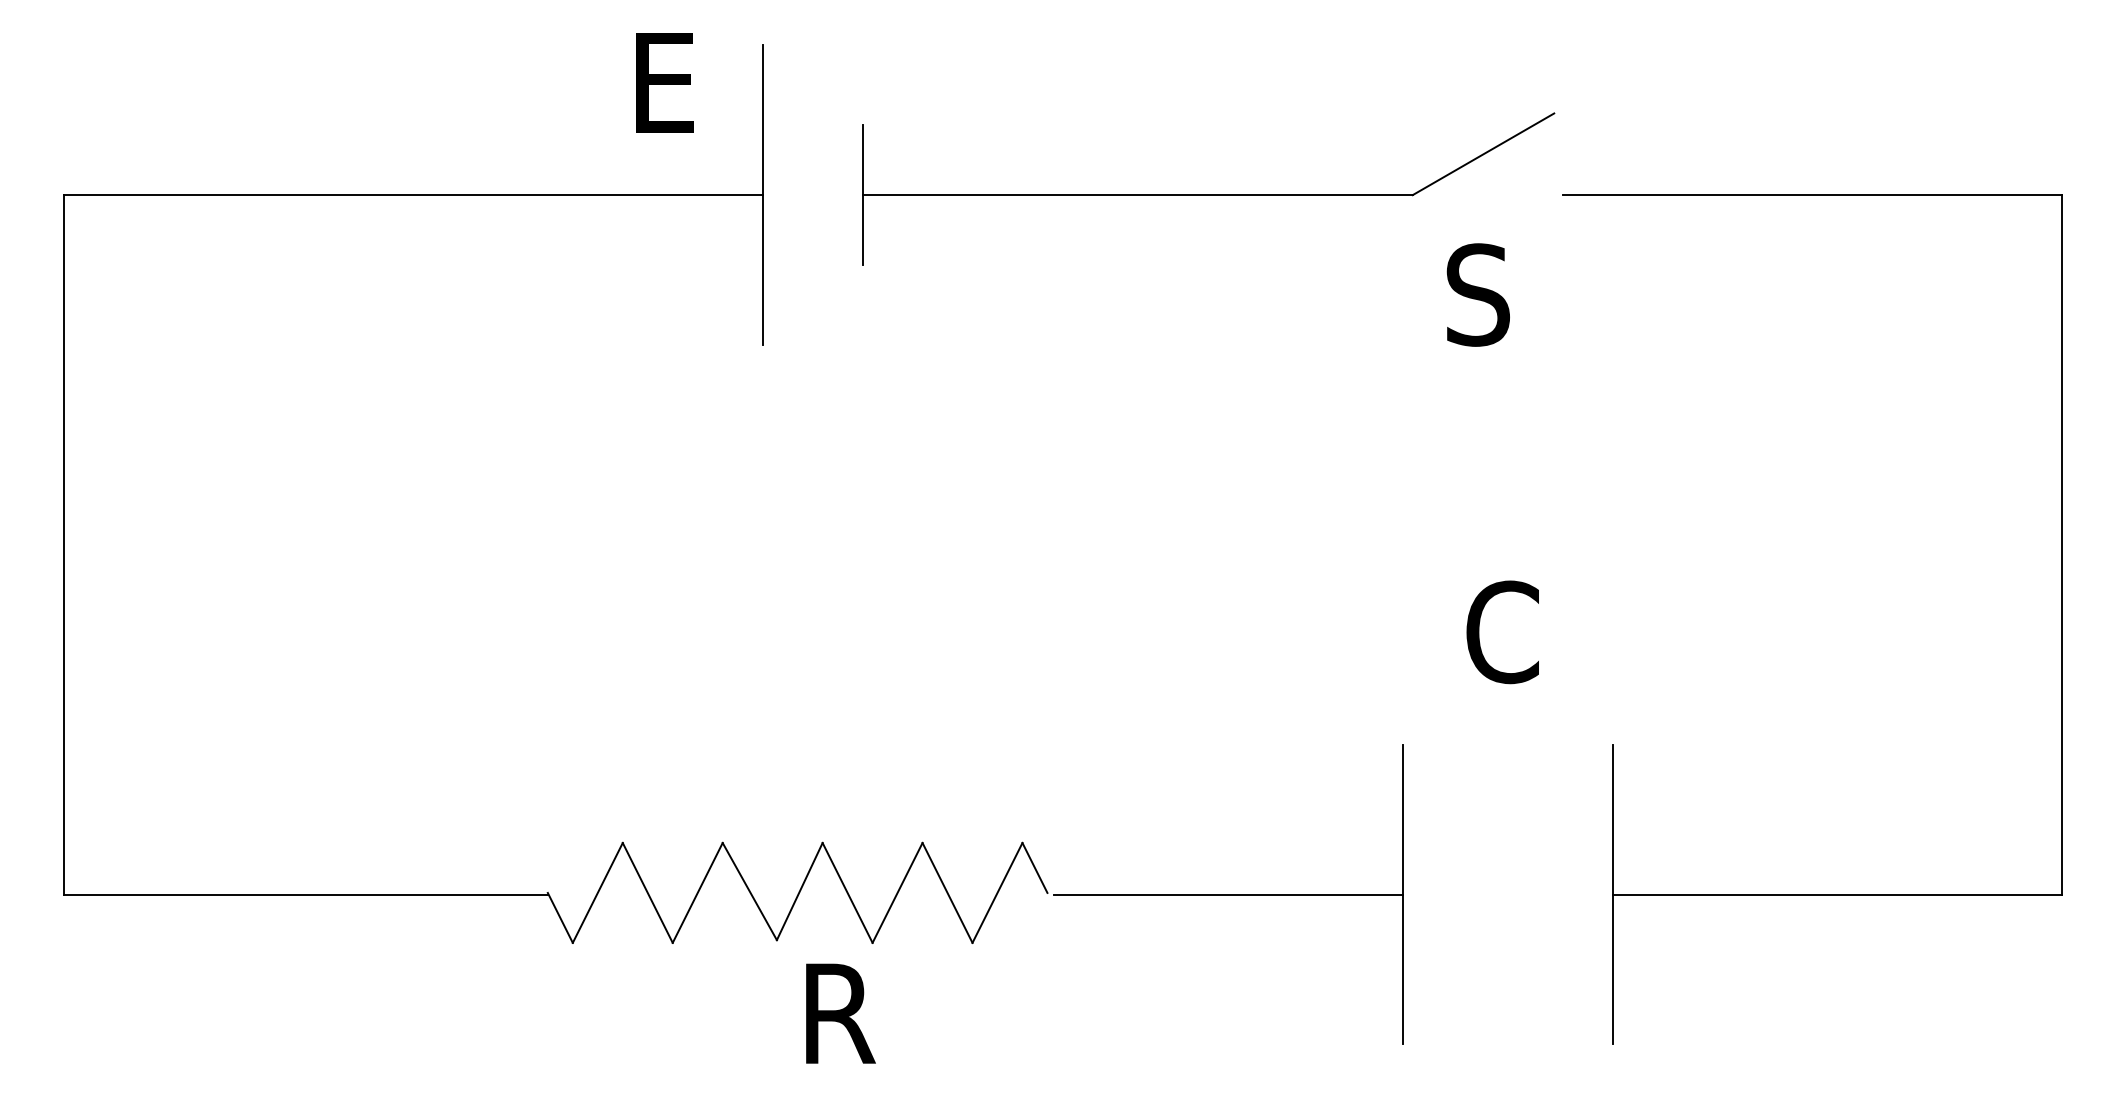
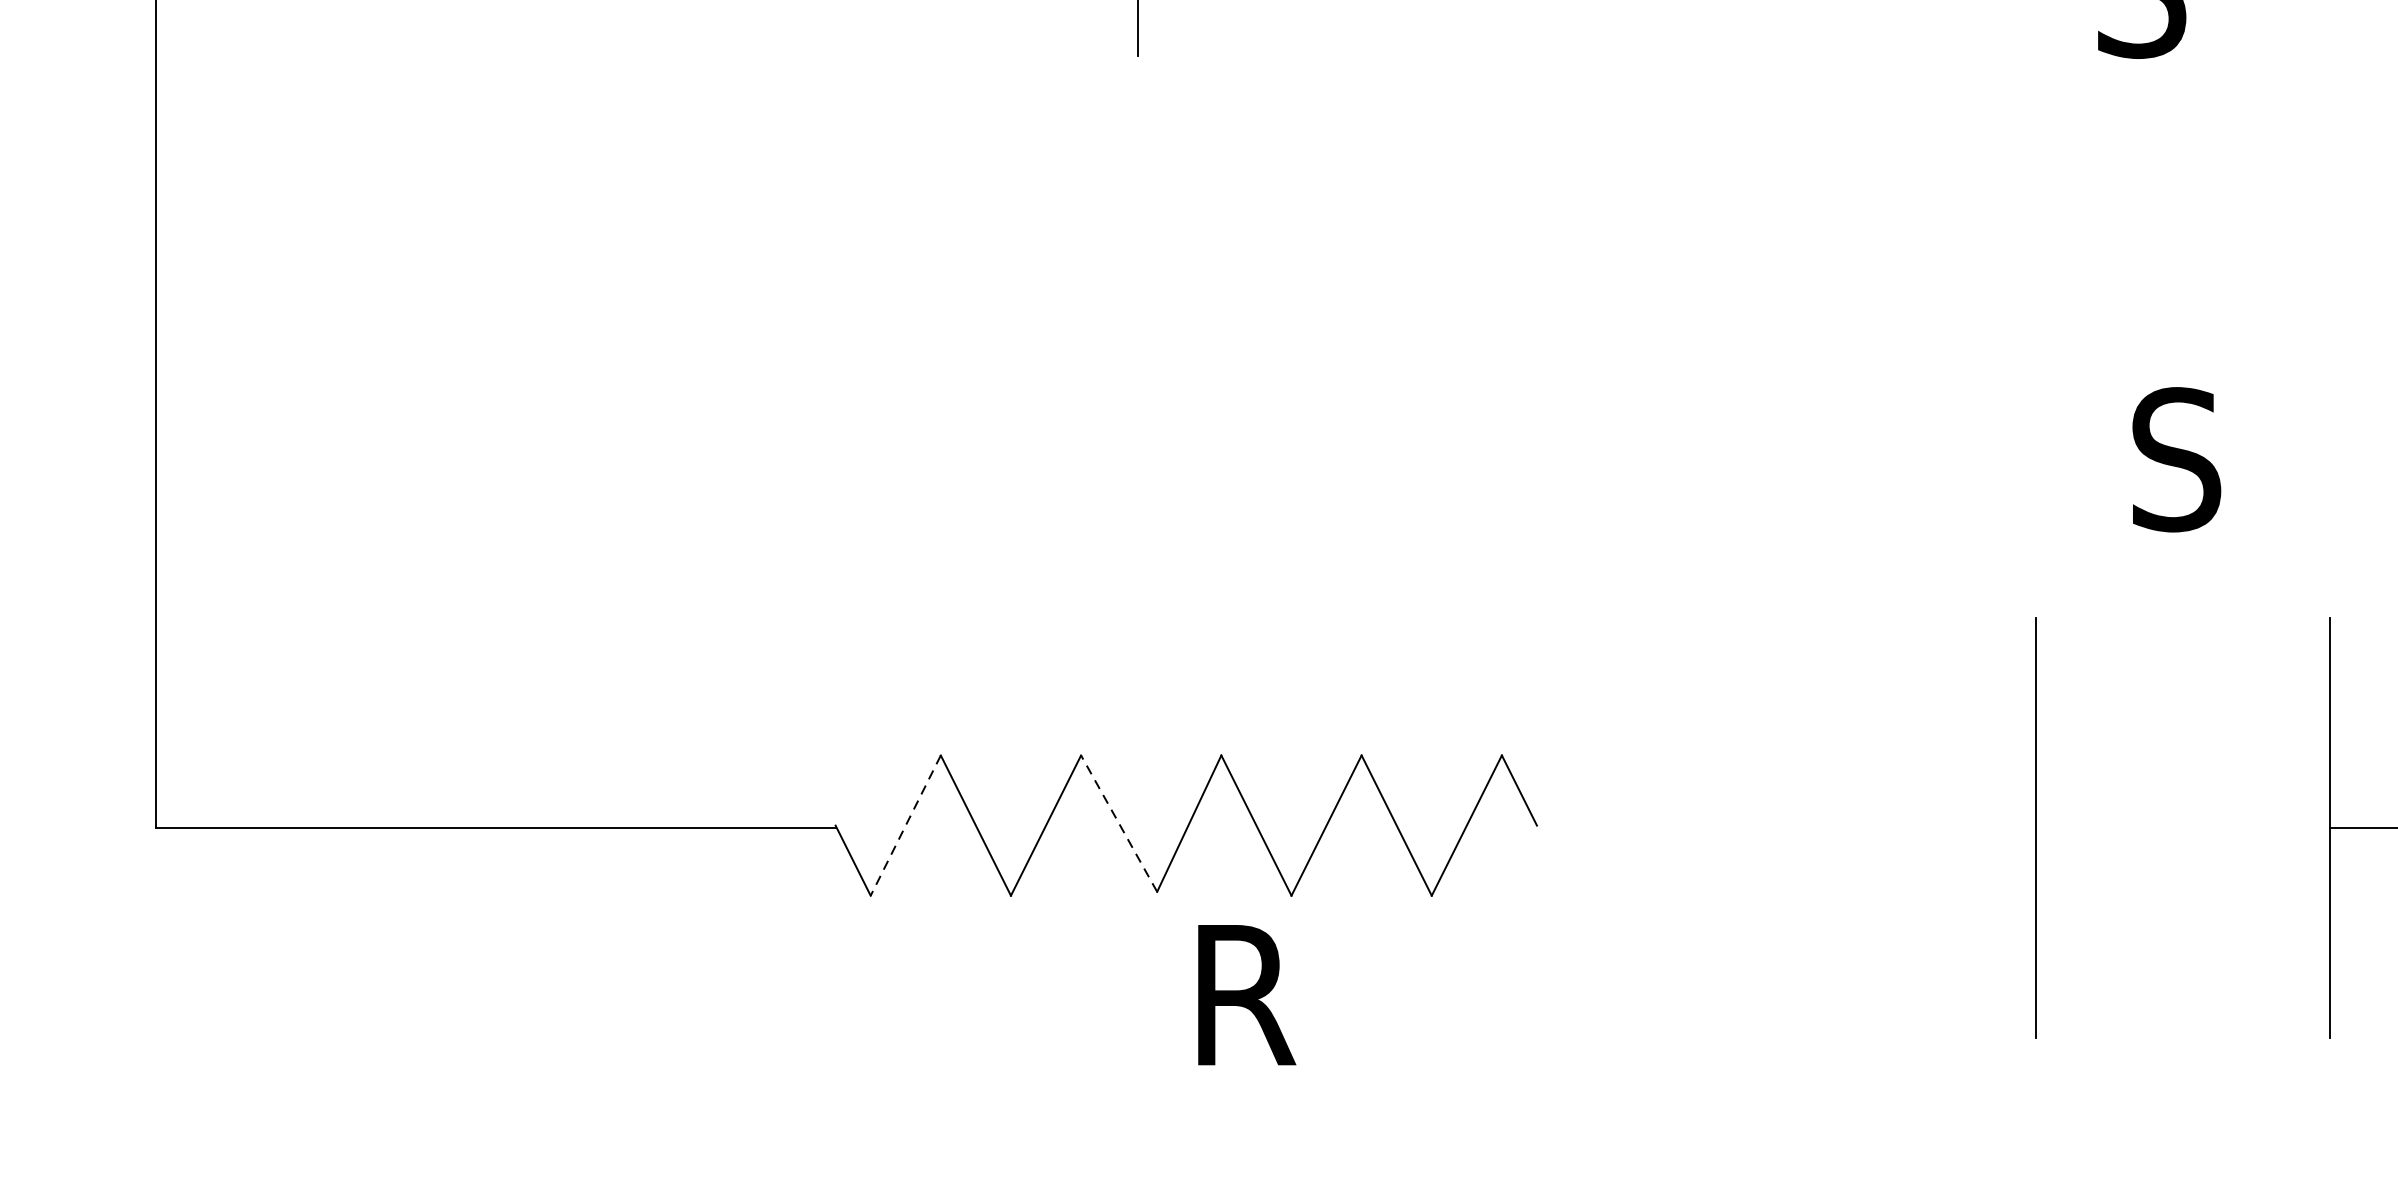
text: (1502, 632) -> (2175, 459), C -> S
line: (749, 891) -> (1118, 823), solid -> dashed
line: (597, 892) -> (905, 824), solid -> dashed
line: (1227, 894) -> (1789, 827), removed

